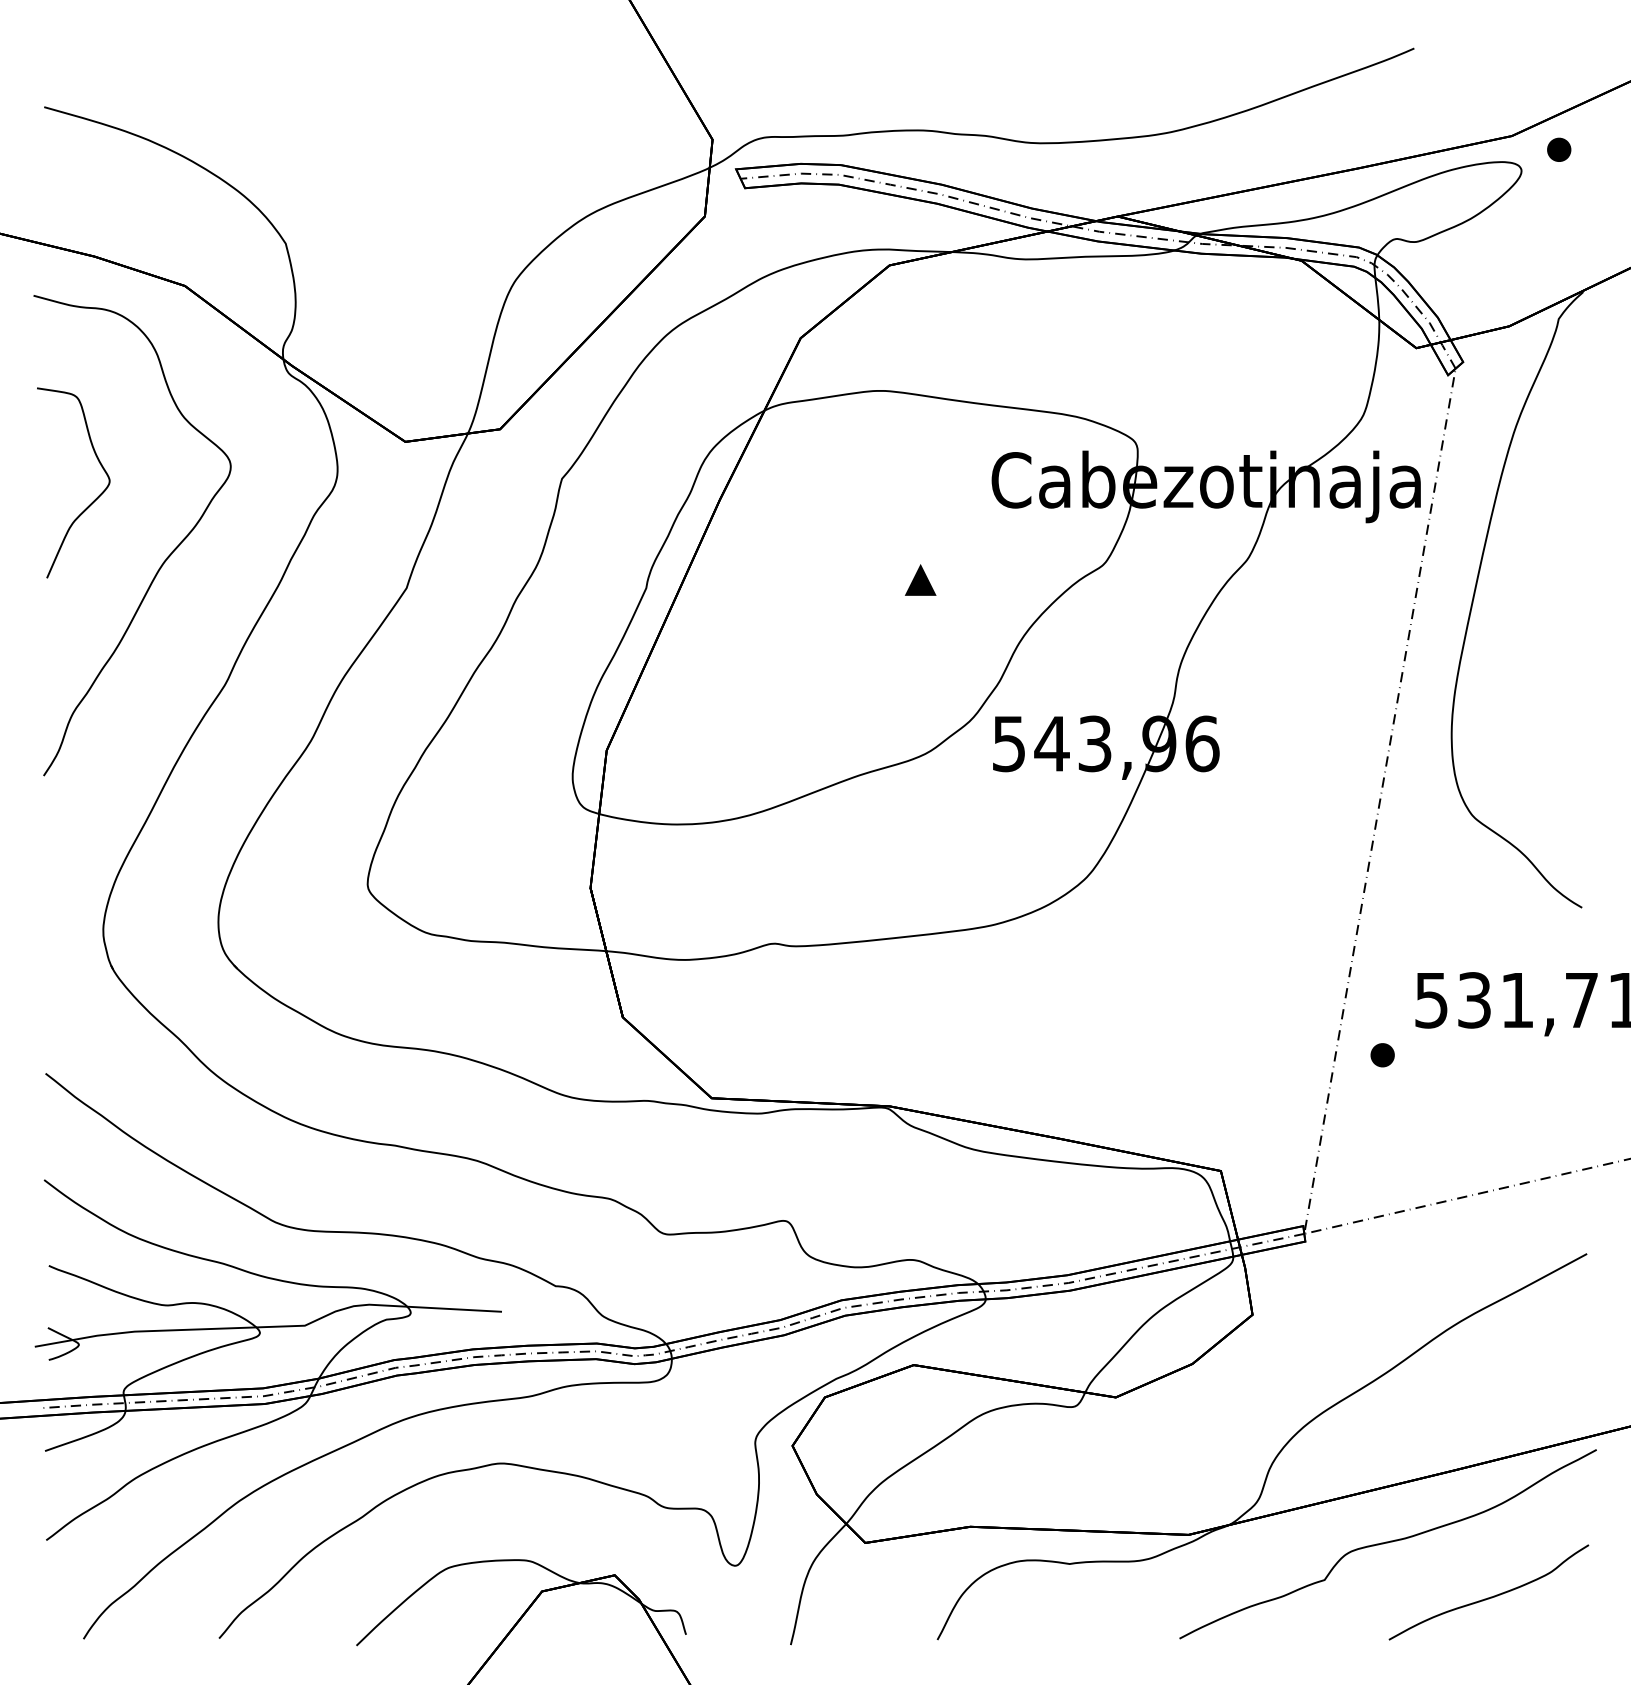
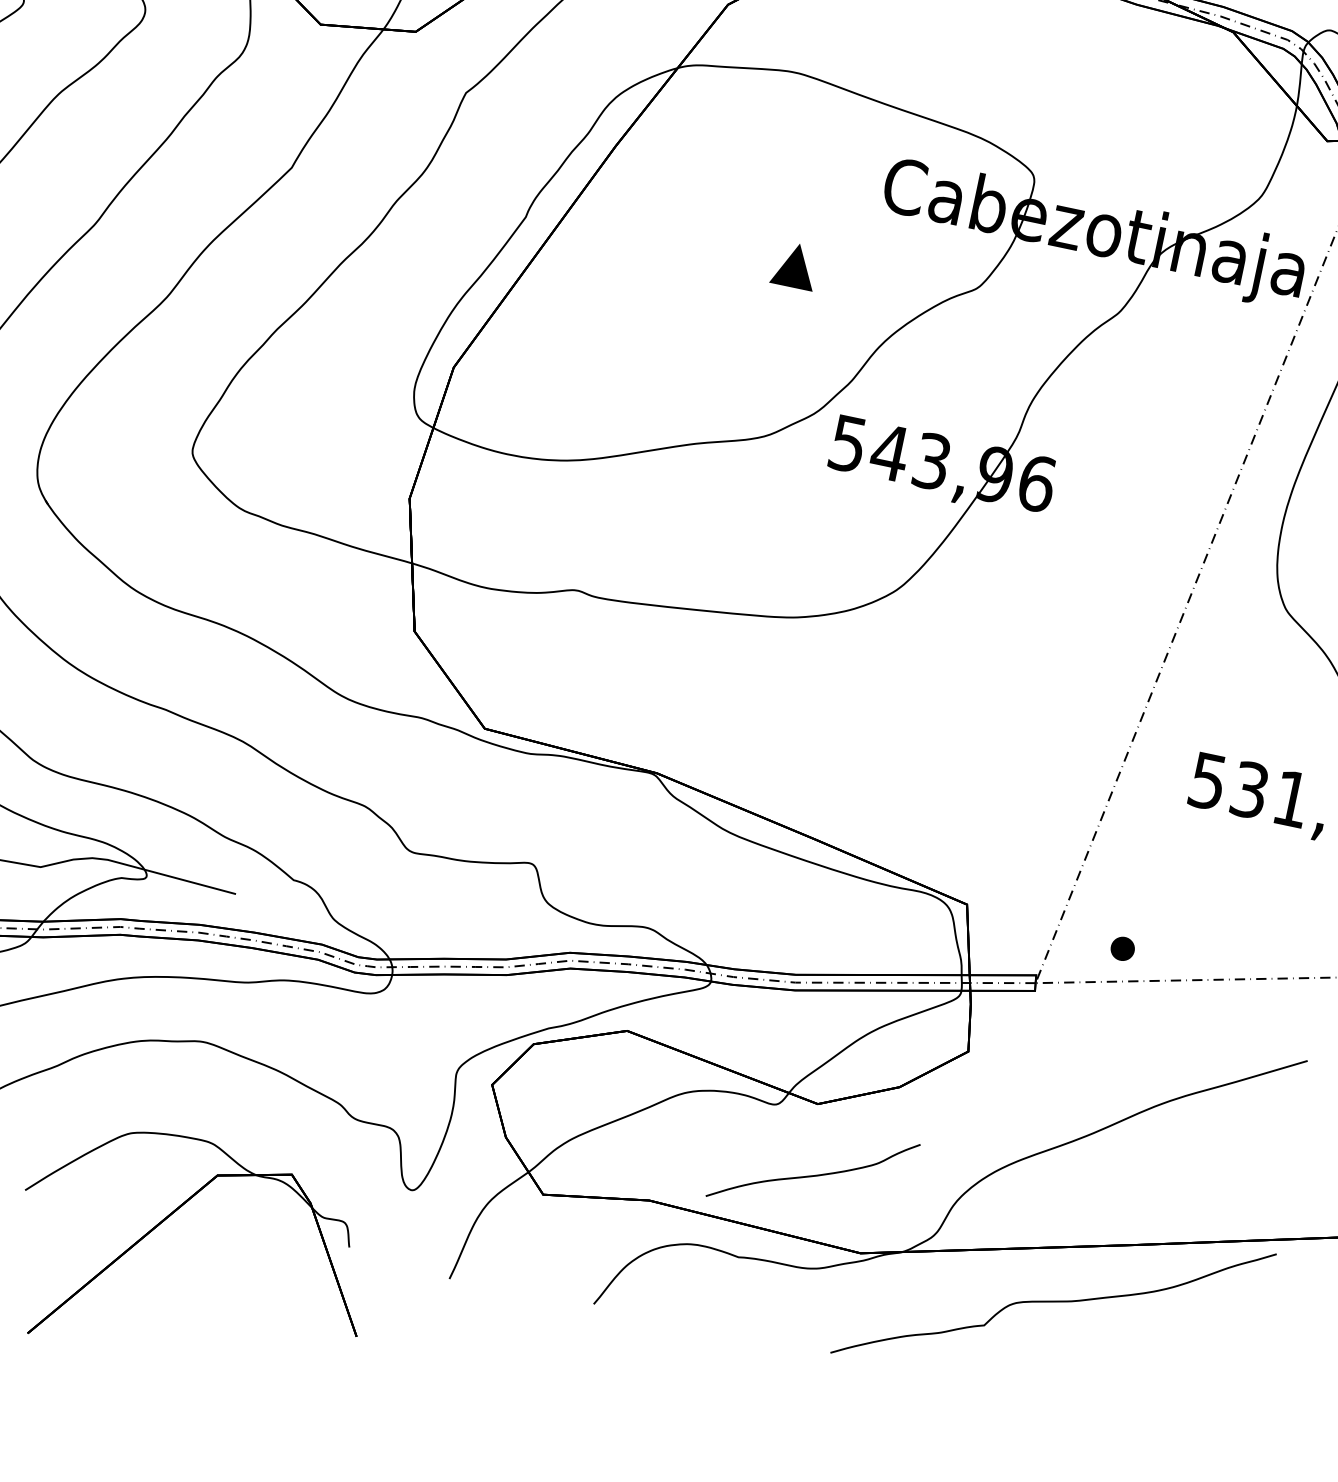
part: (920, 579) -> (795, 265), size x1.4
part: (1382, 1055) -> (1122, 949), moved
curve: (1490, 1596) -> (813, 1174), moved

